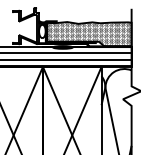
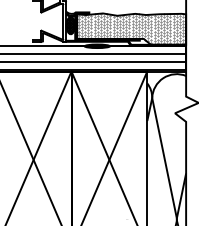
hatch: (42, 31) -> (70, 25), added

